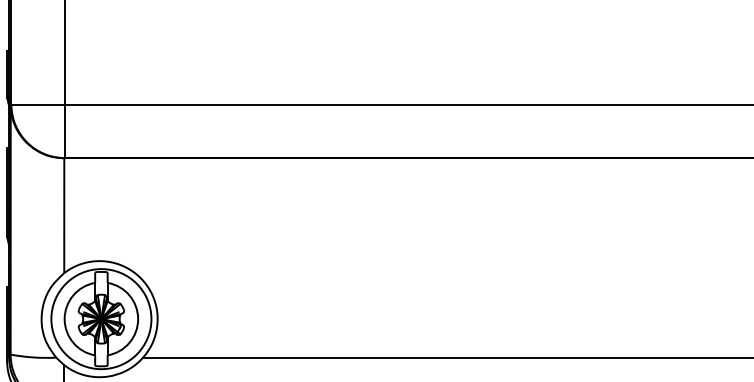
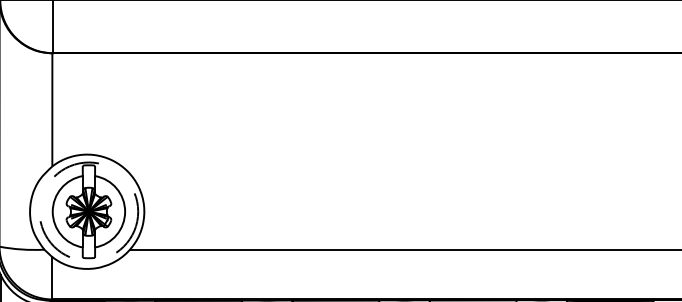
circle: (101, 319) -> (89, 212), solid -> dashed

